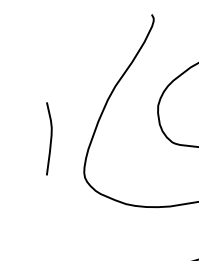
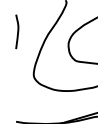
curve: (49, 138) -> (17, 31), moved

